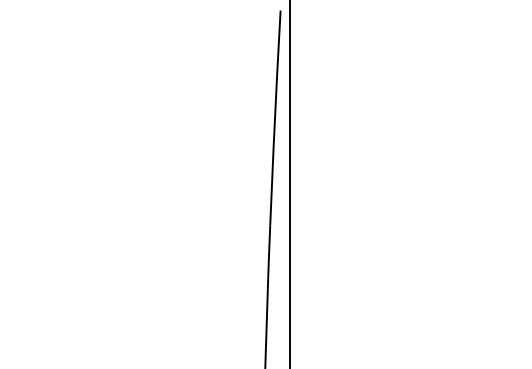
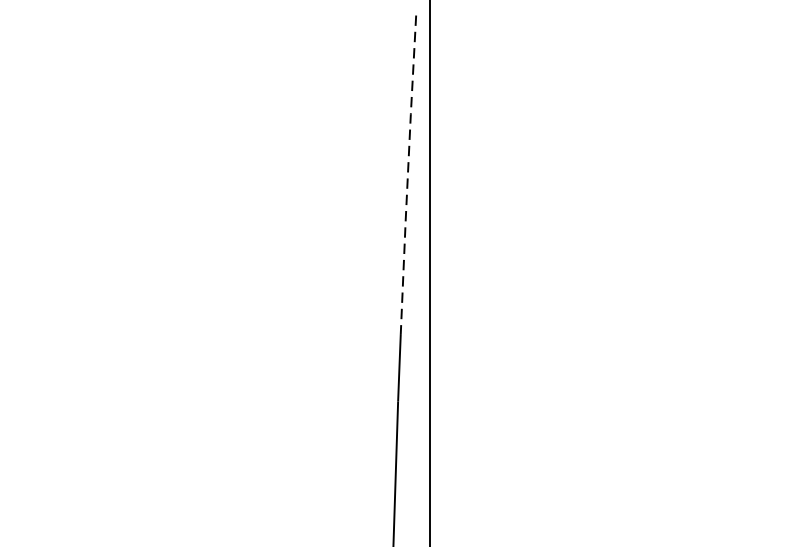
line: (275, 118) -> (408, 175), solid -> dashed

